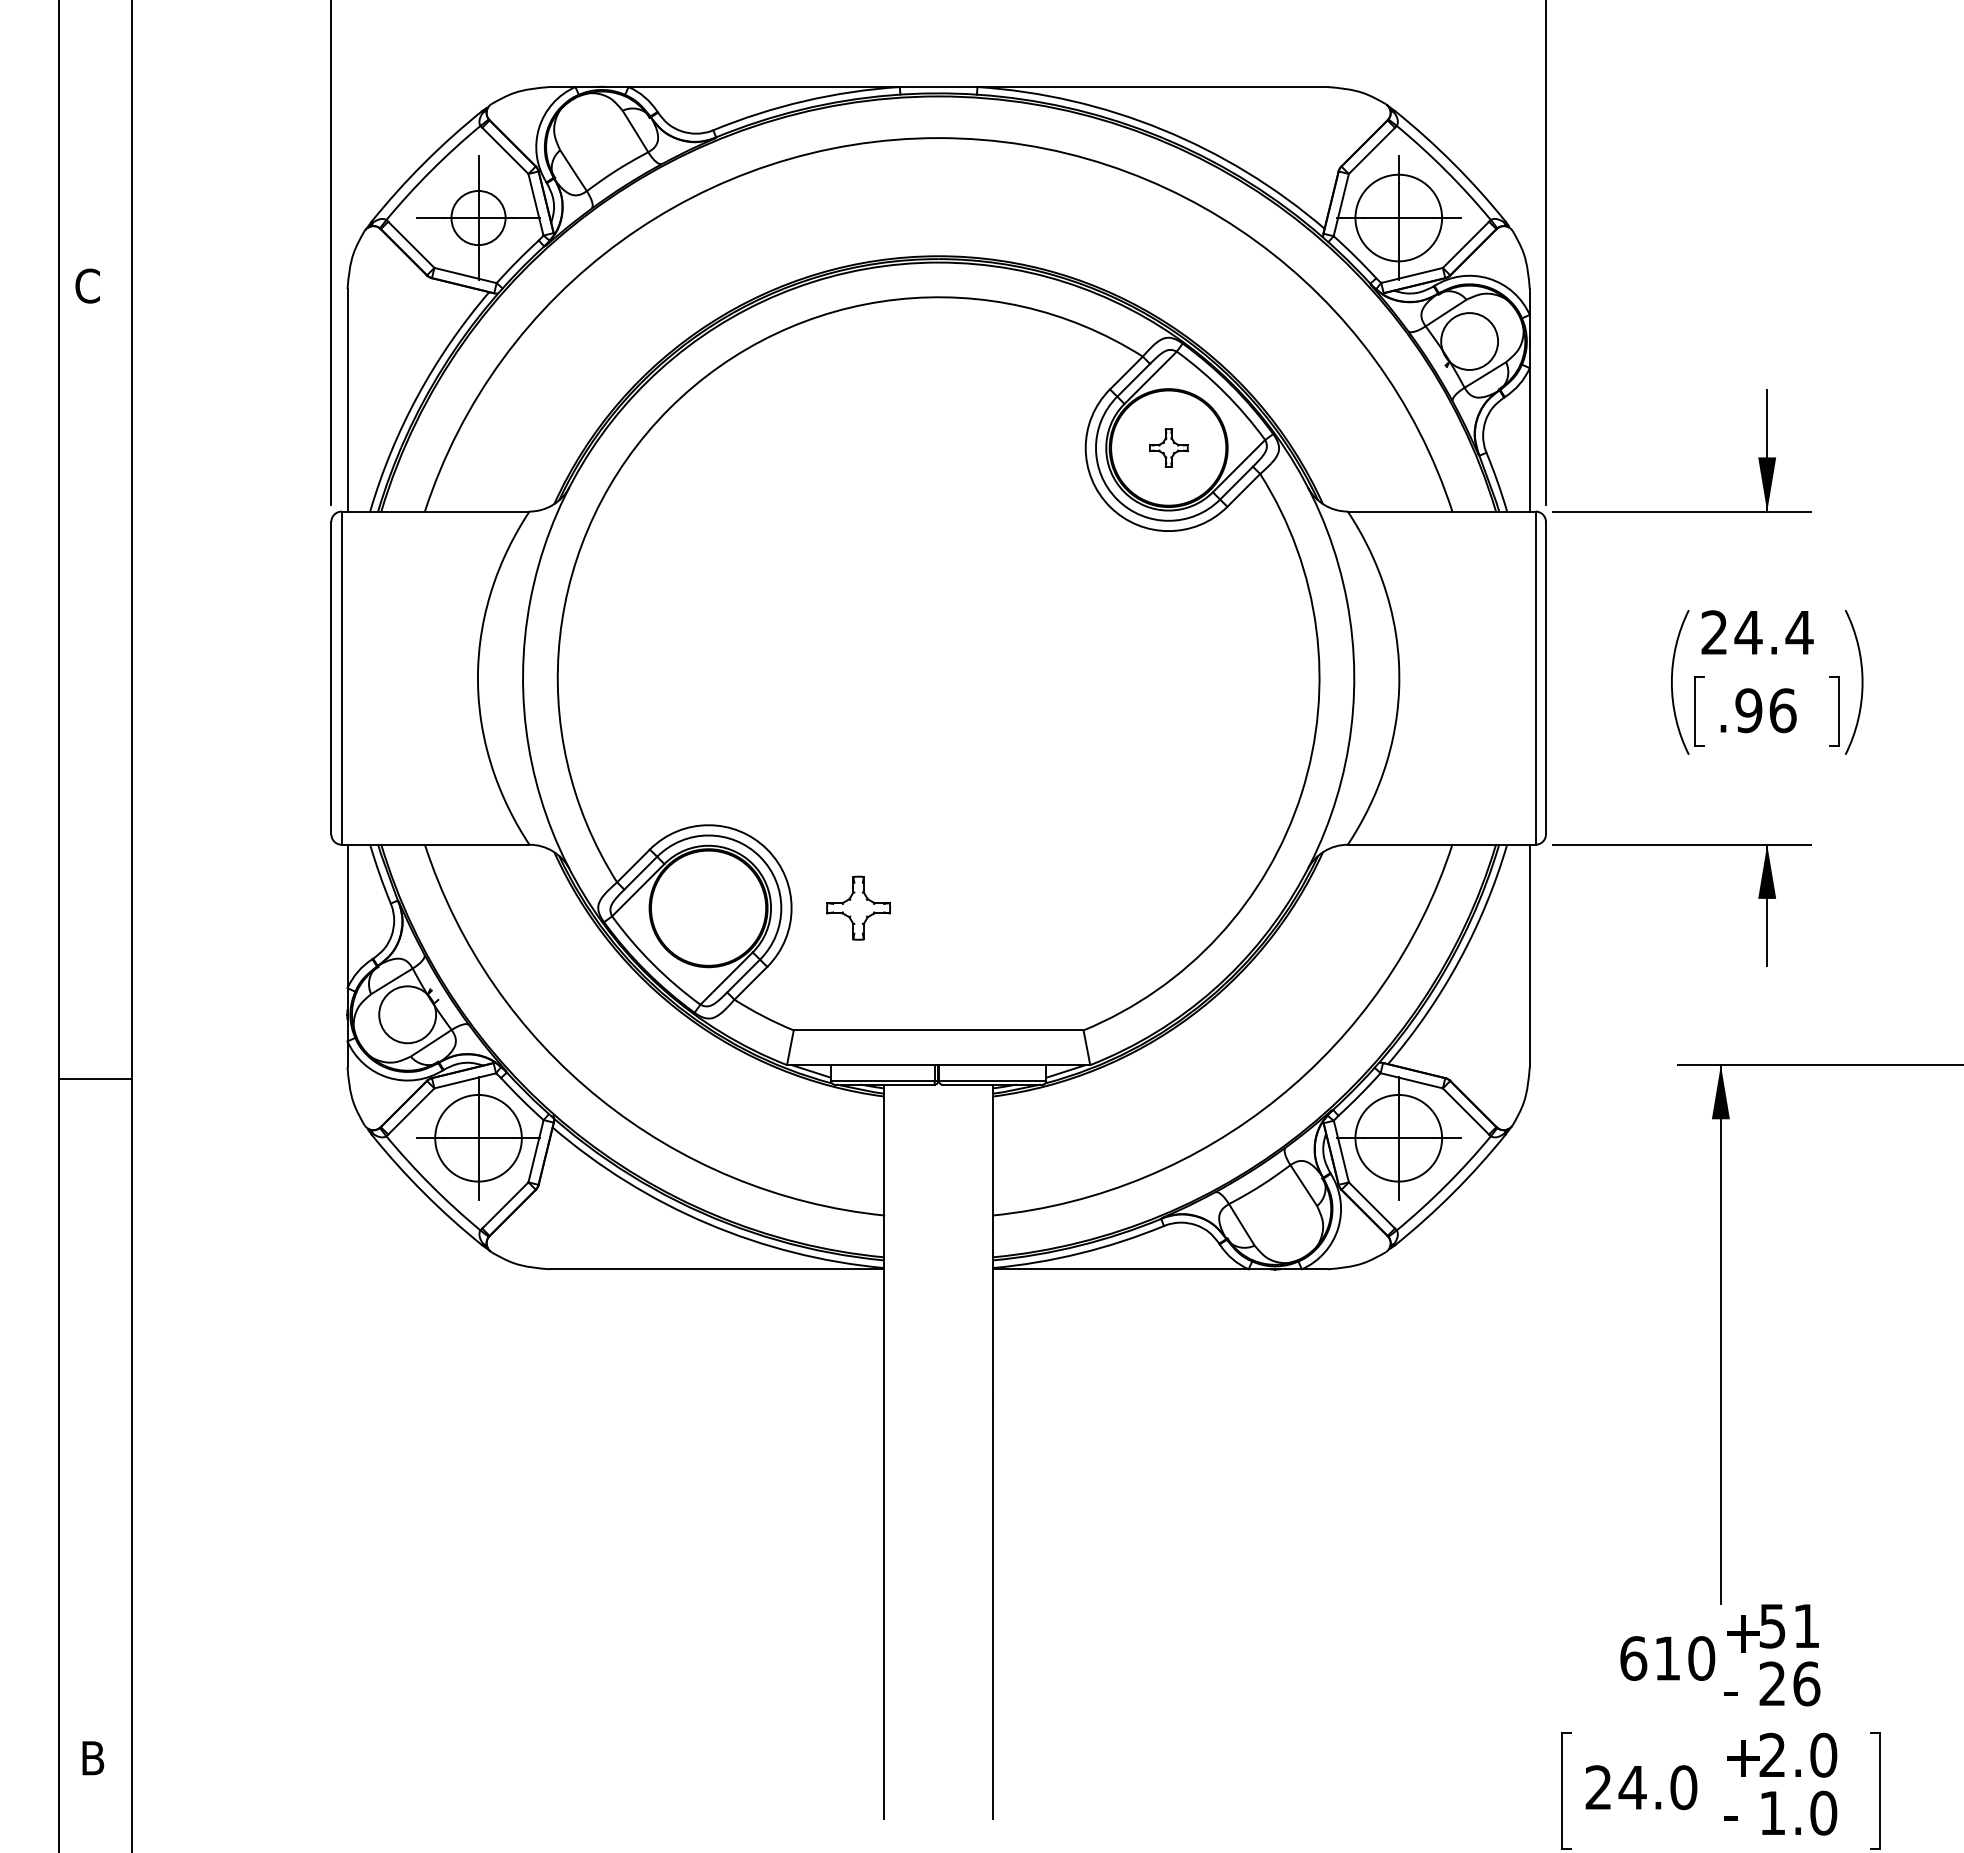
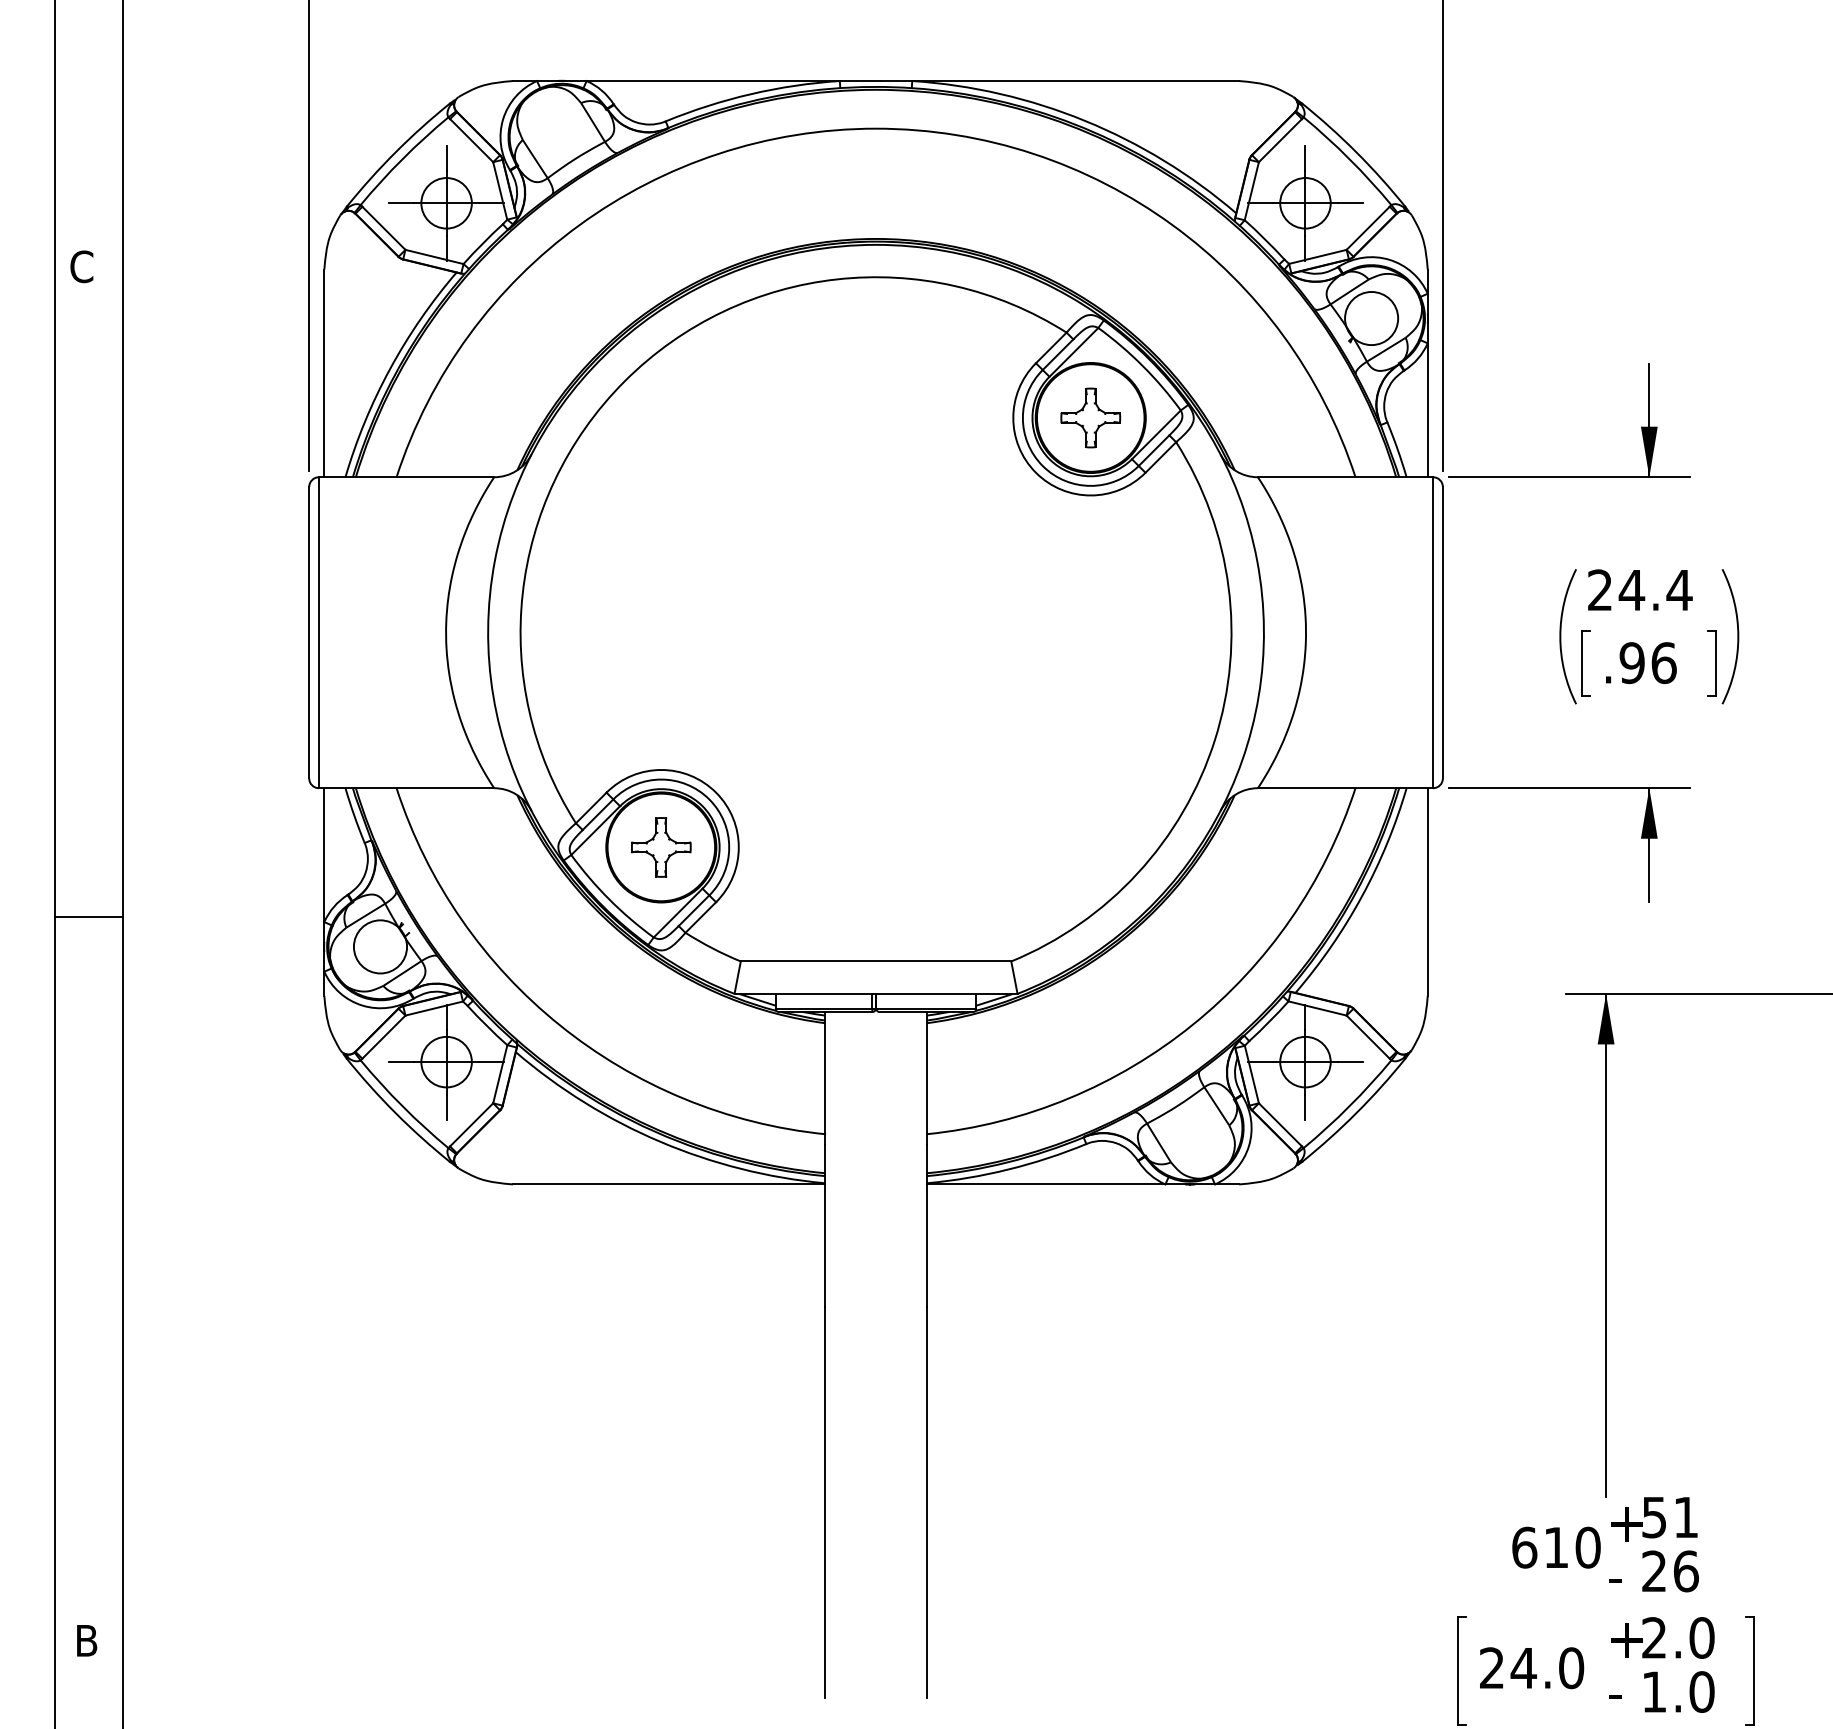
circle: (1398, 217) -> (1305, 202), size x0.62
part: (1168, 447) -> (1090, 417), size x1.67
part: (858, 907) -> (661, 846), moved
line: (94, 1078) -> (88, 916), moved
circle: (478, 1138) -> (446, 1062), size x0.62
circle: (1398, 1138) -> (1305, 1062), size x0.62

